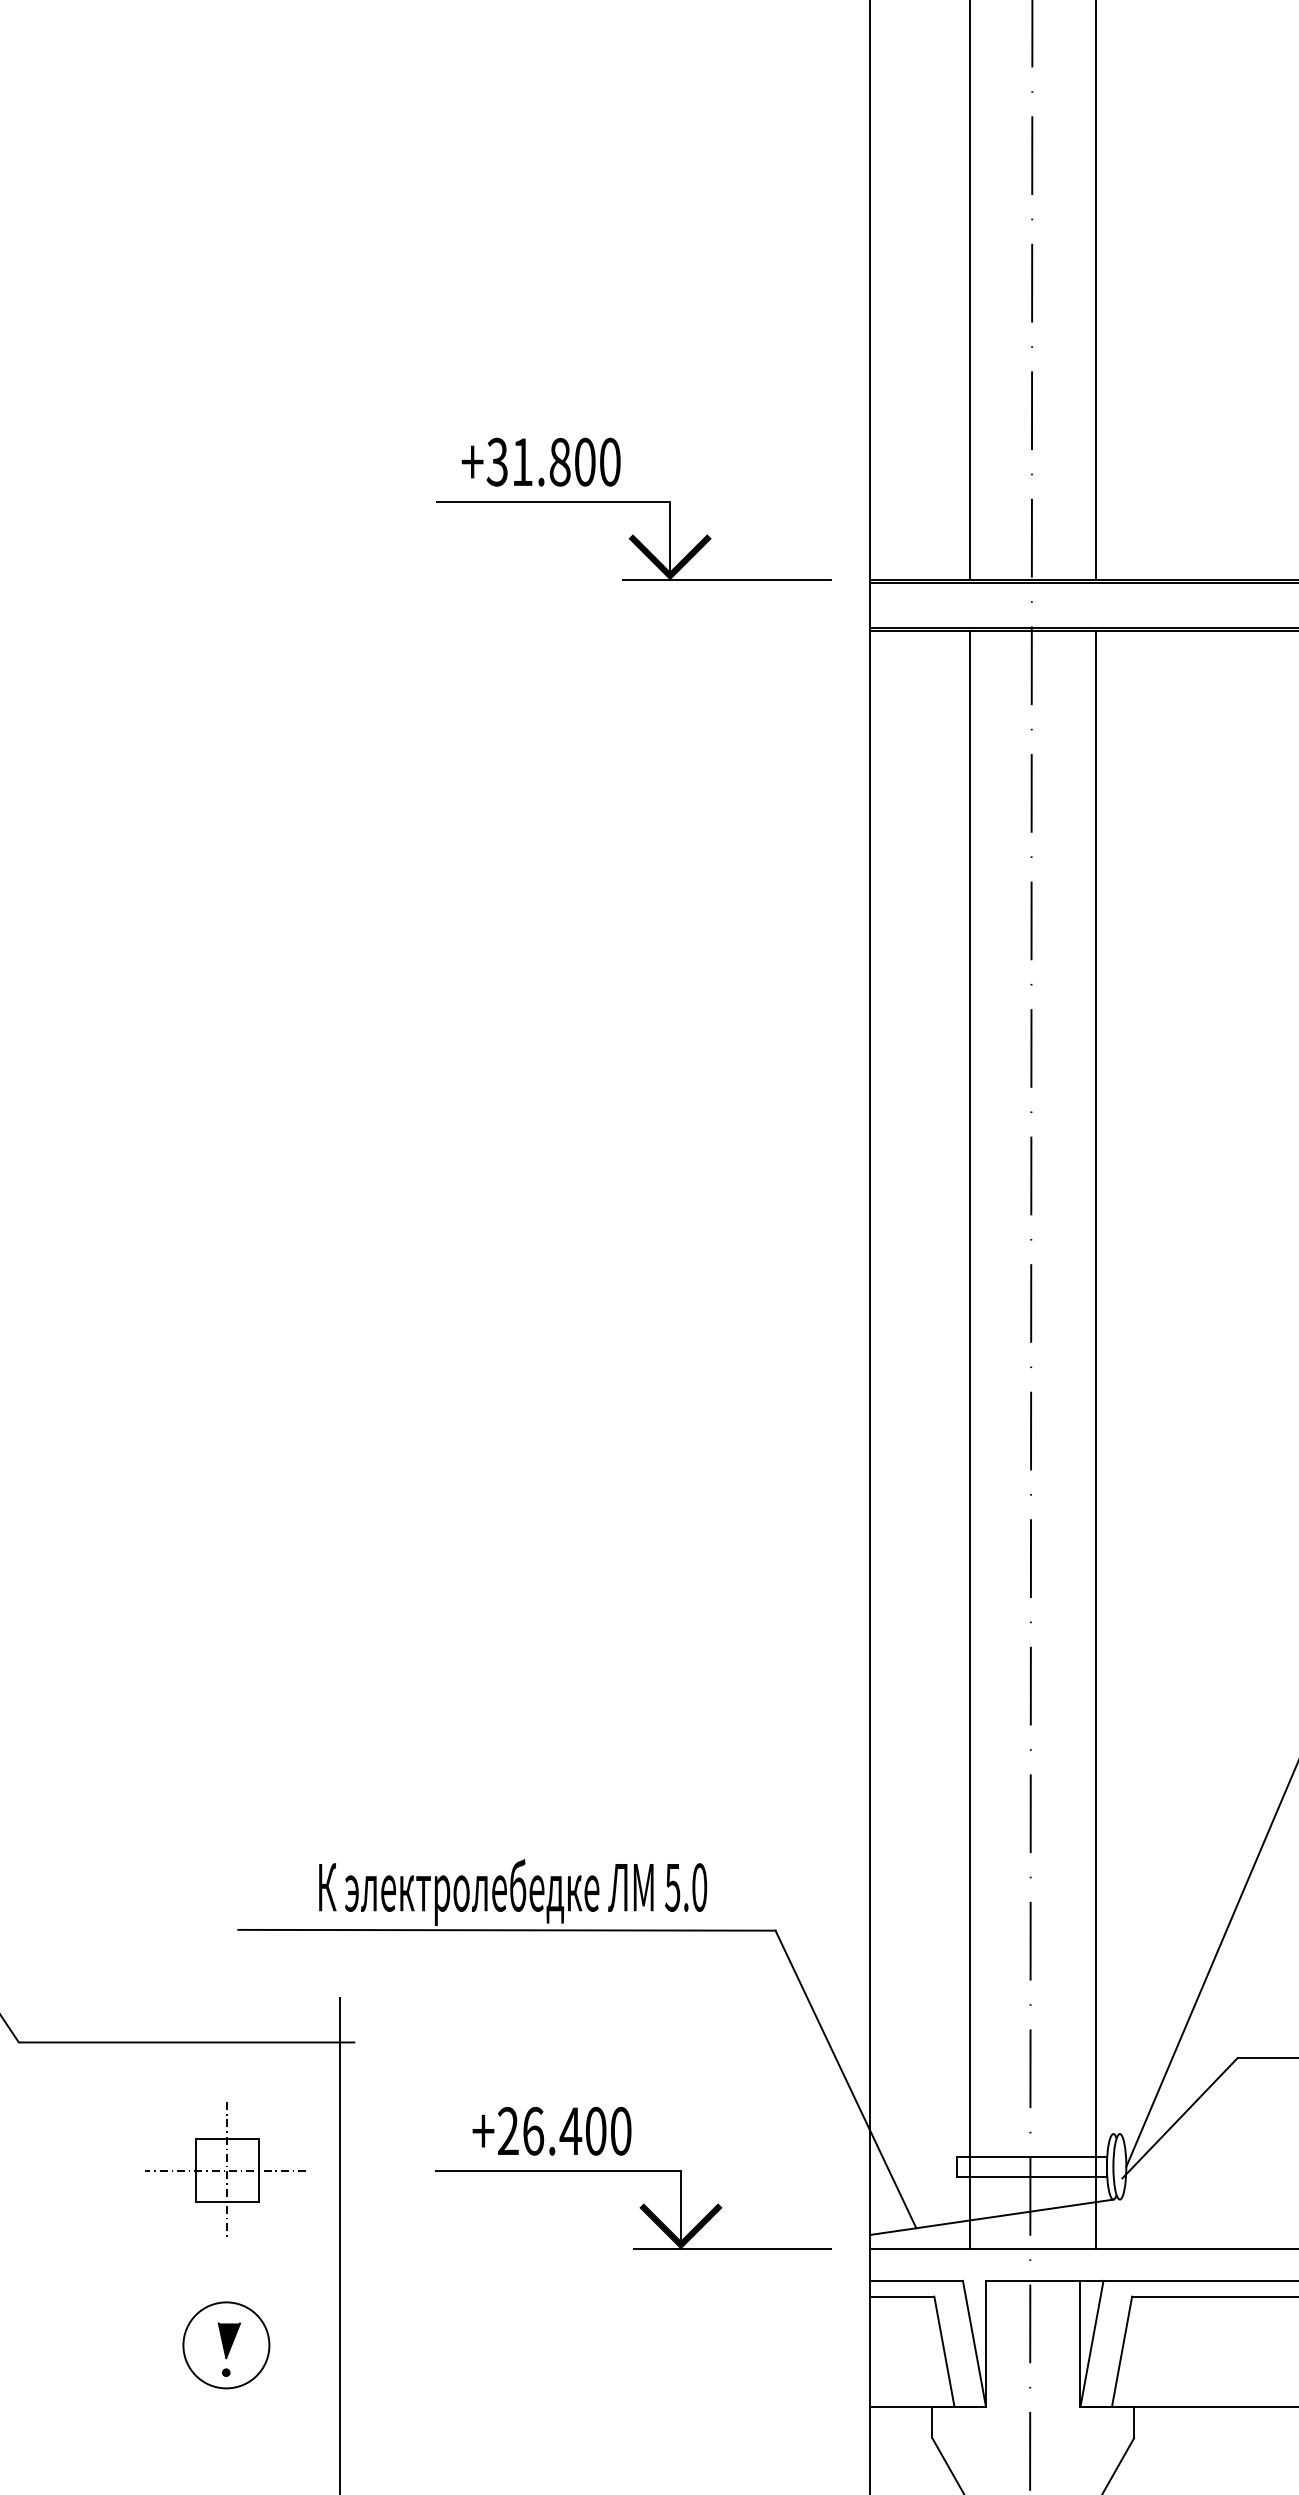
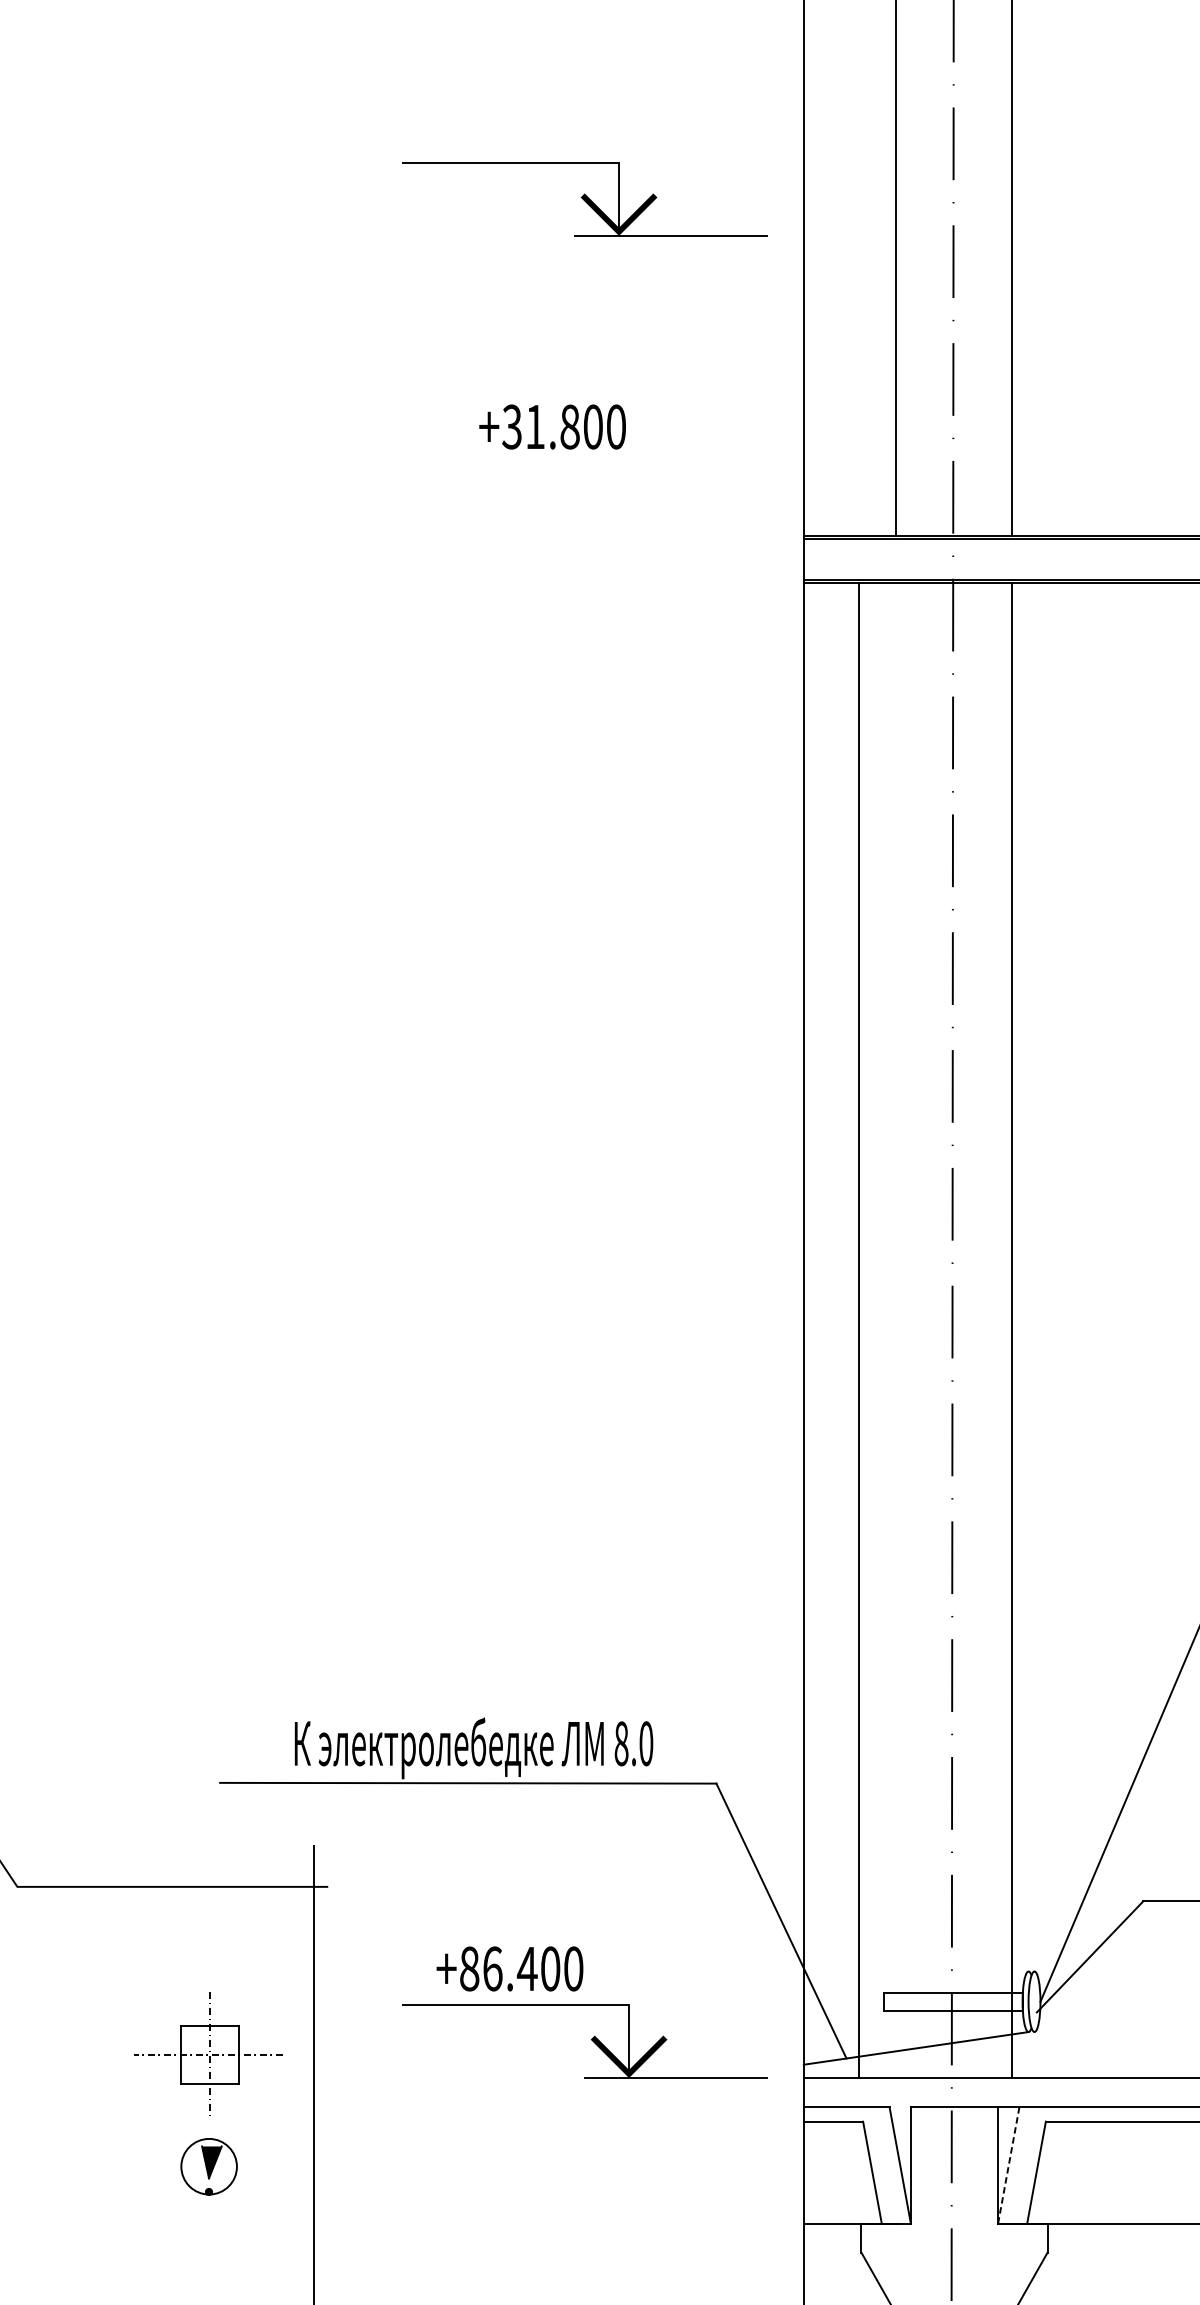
text: (540, 461) -> (551, 426), moved
part: (633, 540) -> (585, 199), moved
line: (970, 1439) -> (859, 1329), moved
text: (672, 1887) -> (621, 1743), 5.0 -> 8.0
text: (508, 2130) -> (469, 1968), +26.400 -> +86.400
part: (225, 2169) -> (208, 2054), moved
line: (1092, 2343) -> (1009, 2164), solid -> dashed
circle: (226, 2345) -> (209, 2166), size x0.7

